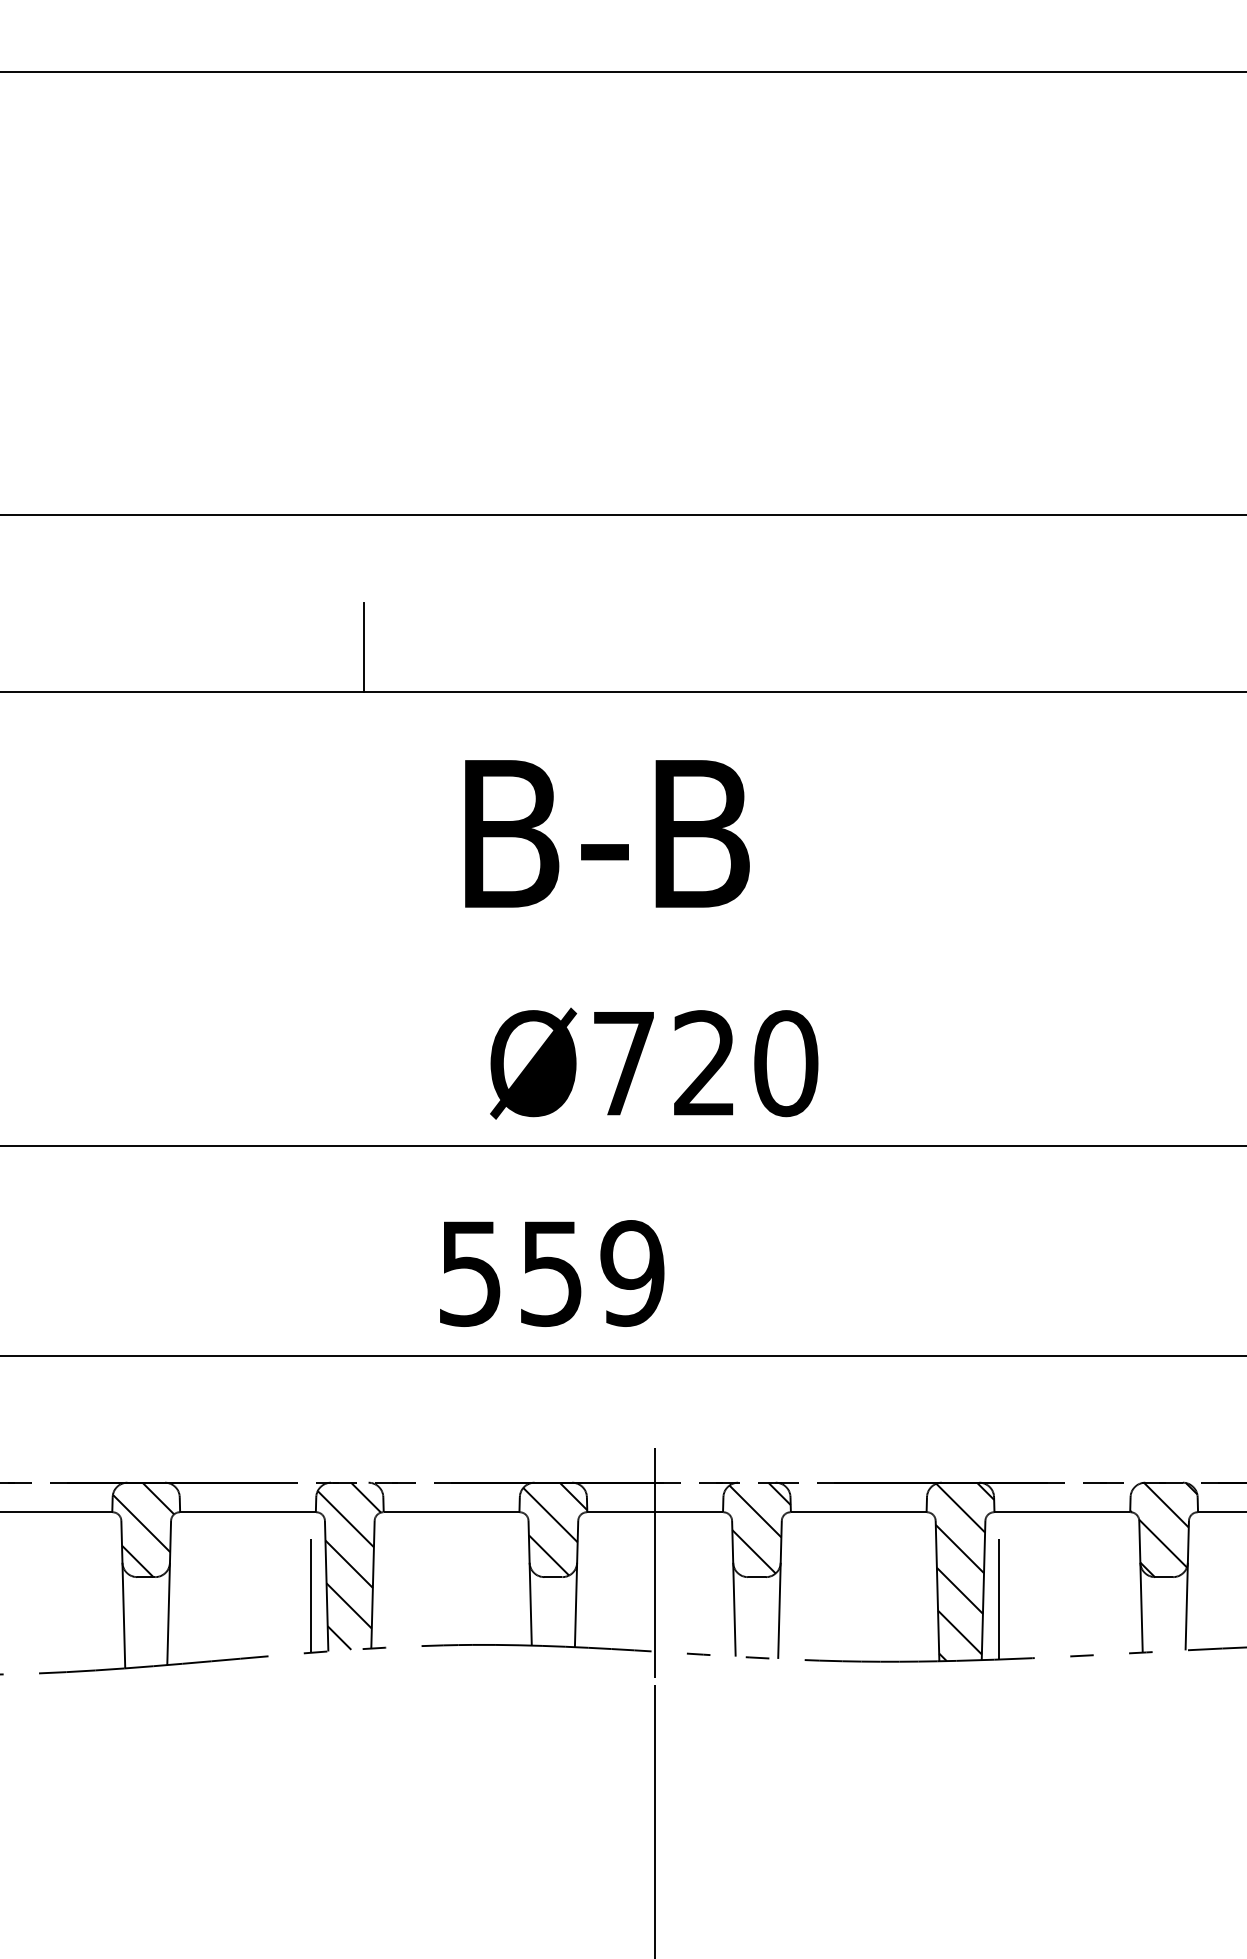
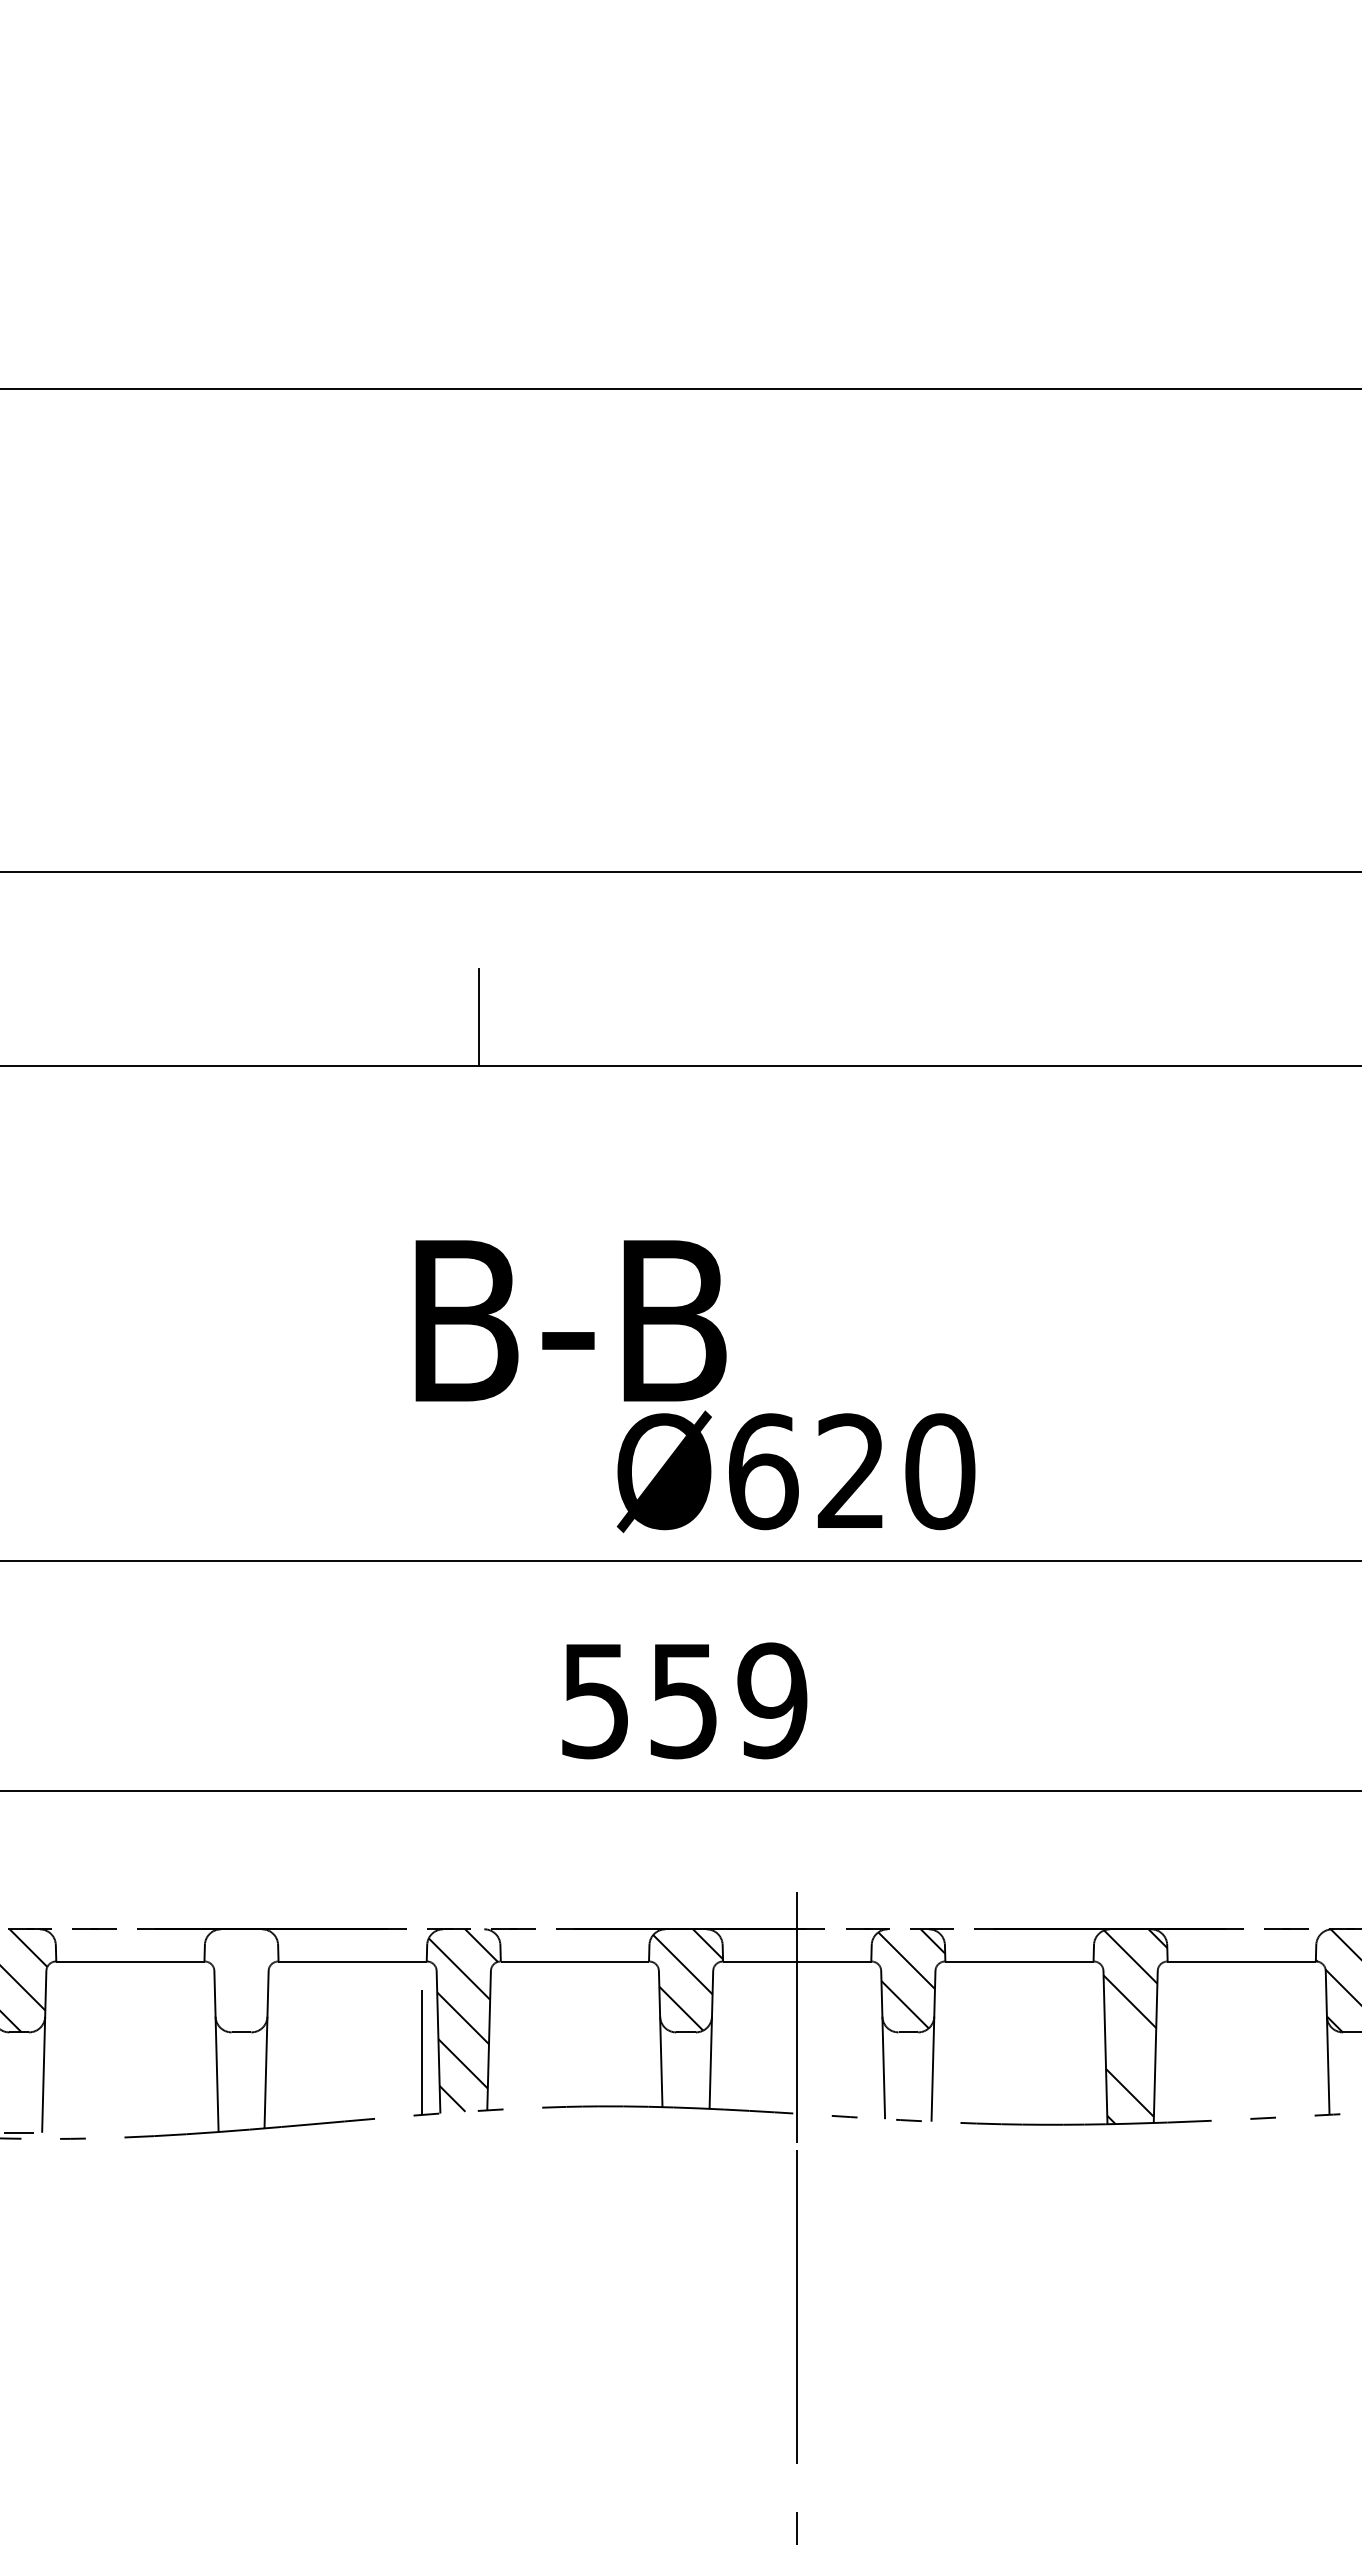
text: (606, 833) -> (570, 1320), moved
text: (624, 1063) -> (763, 1471), Ø720 -> Ø620
hatch: (144, 1529) -> (239, 1980), removed
line: (959, 1590) -> (1129, 2047), removed
line: (998, 1599) -> (1172, 2056), removed

